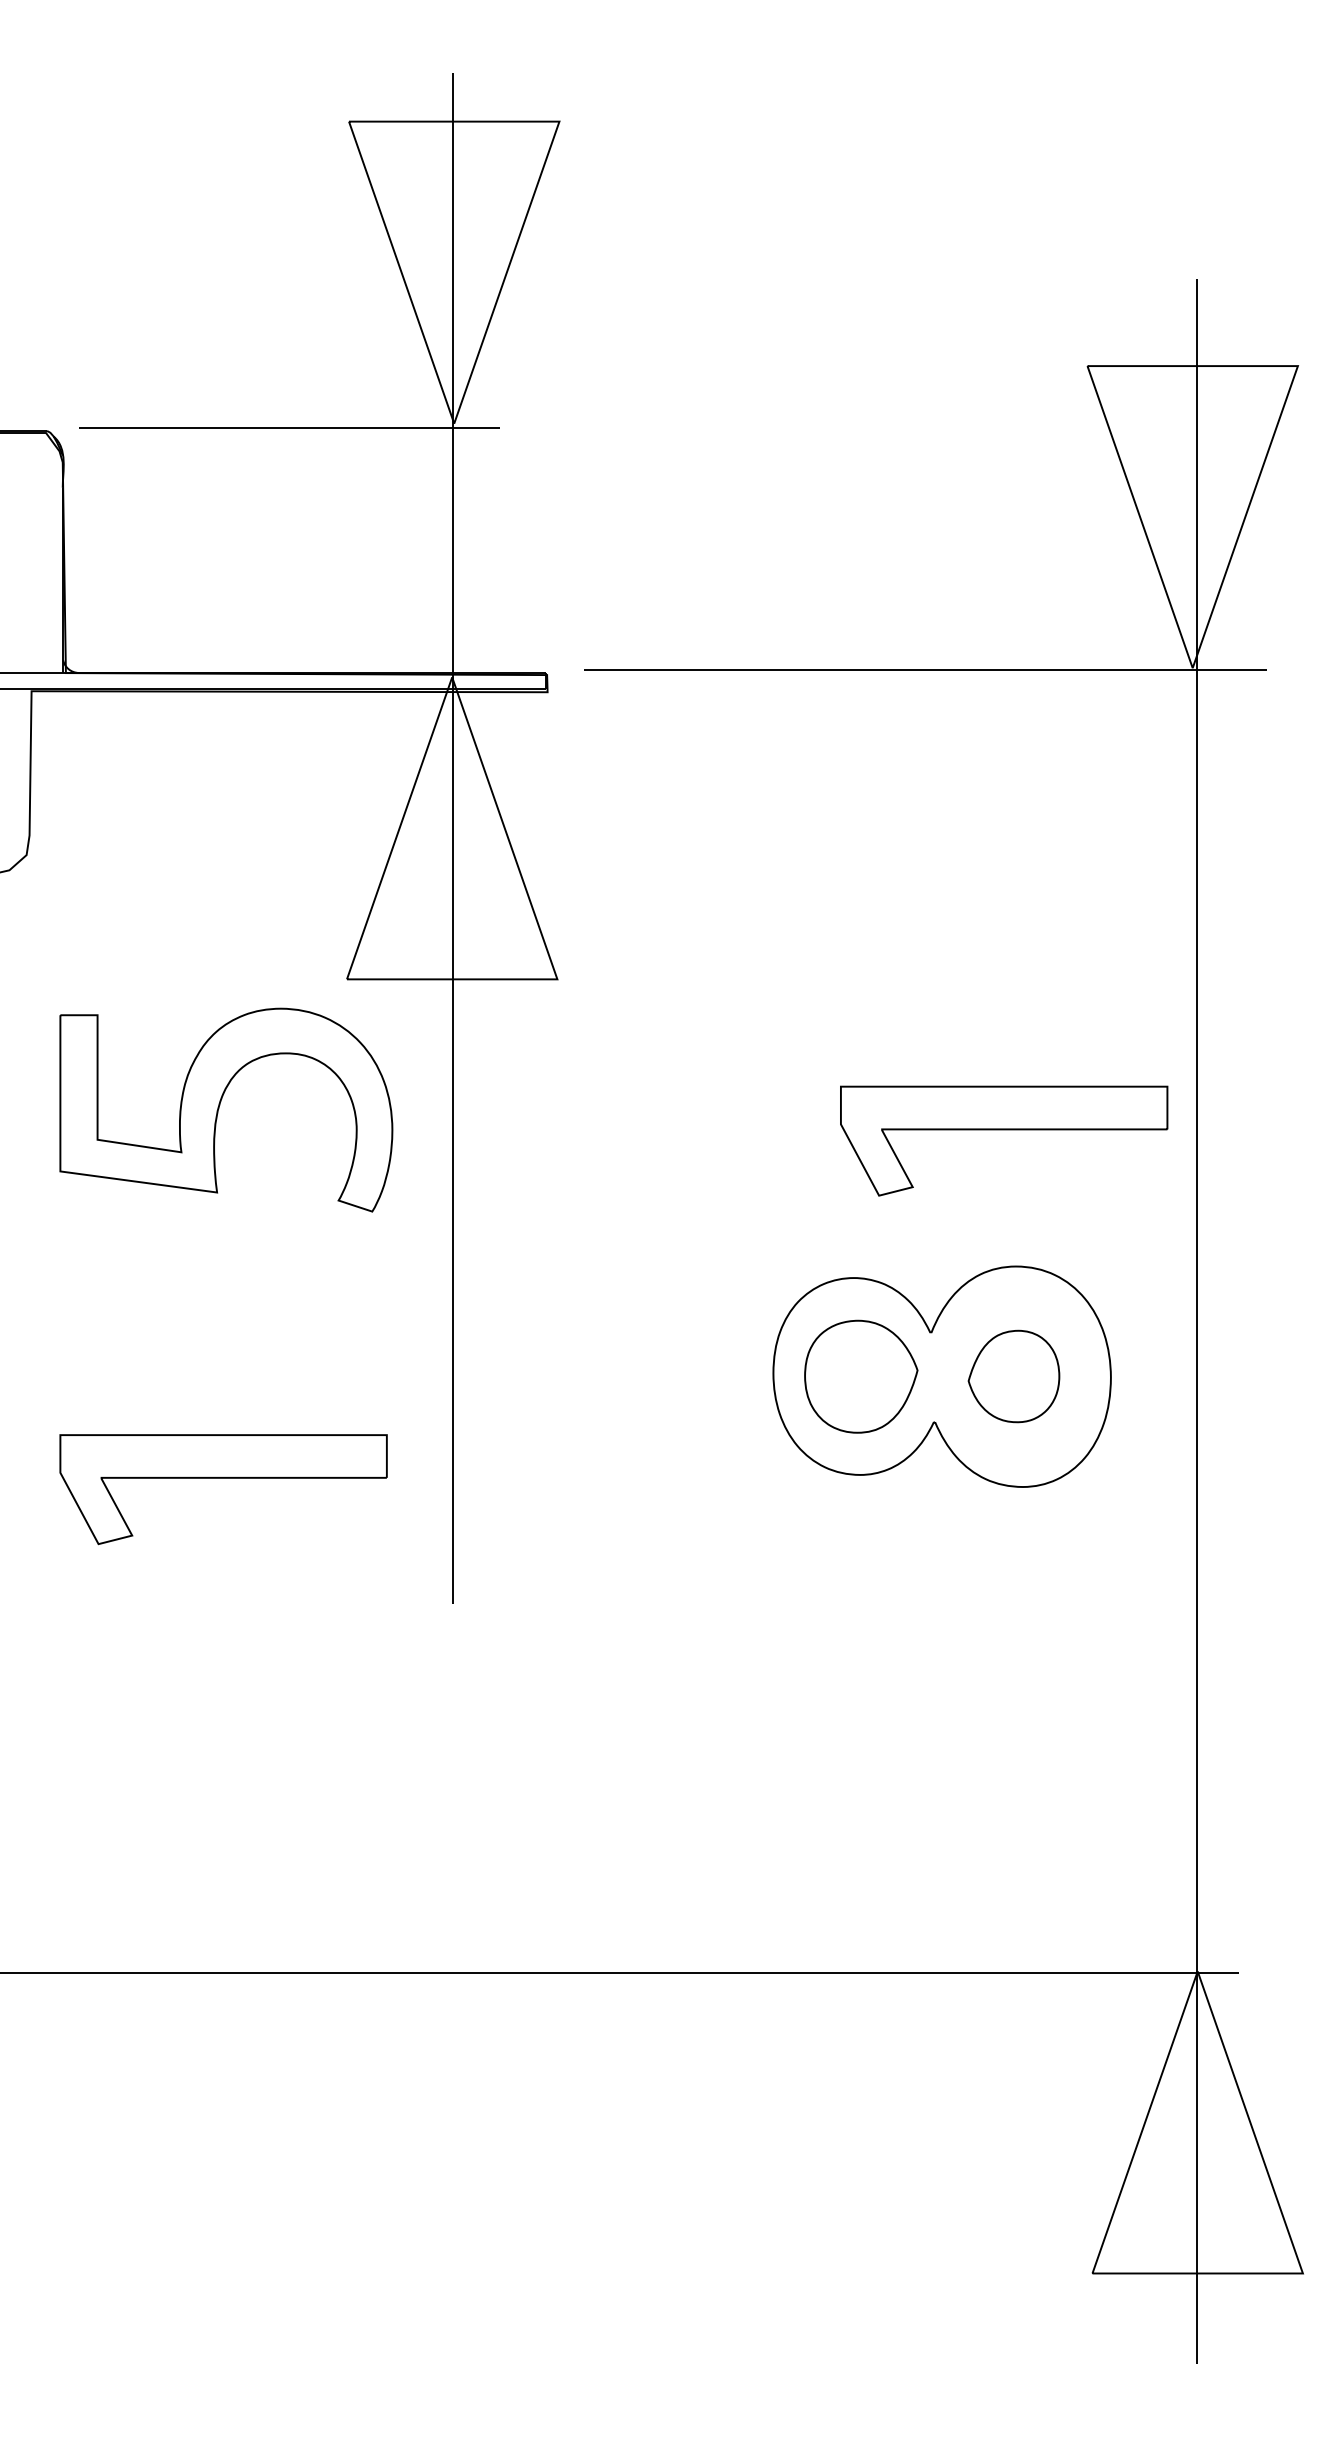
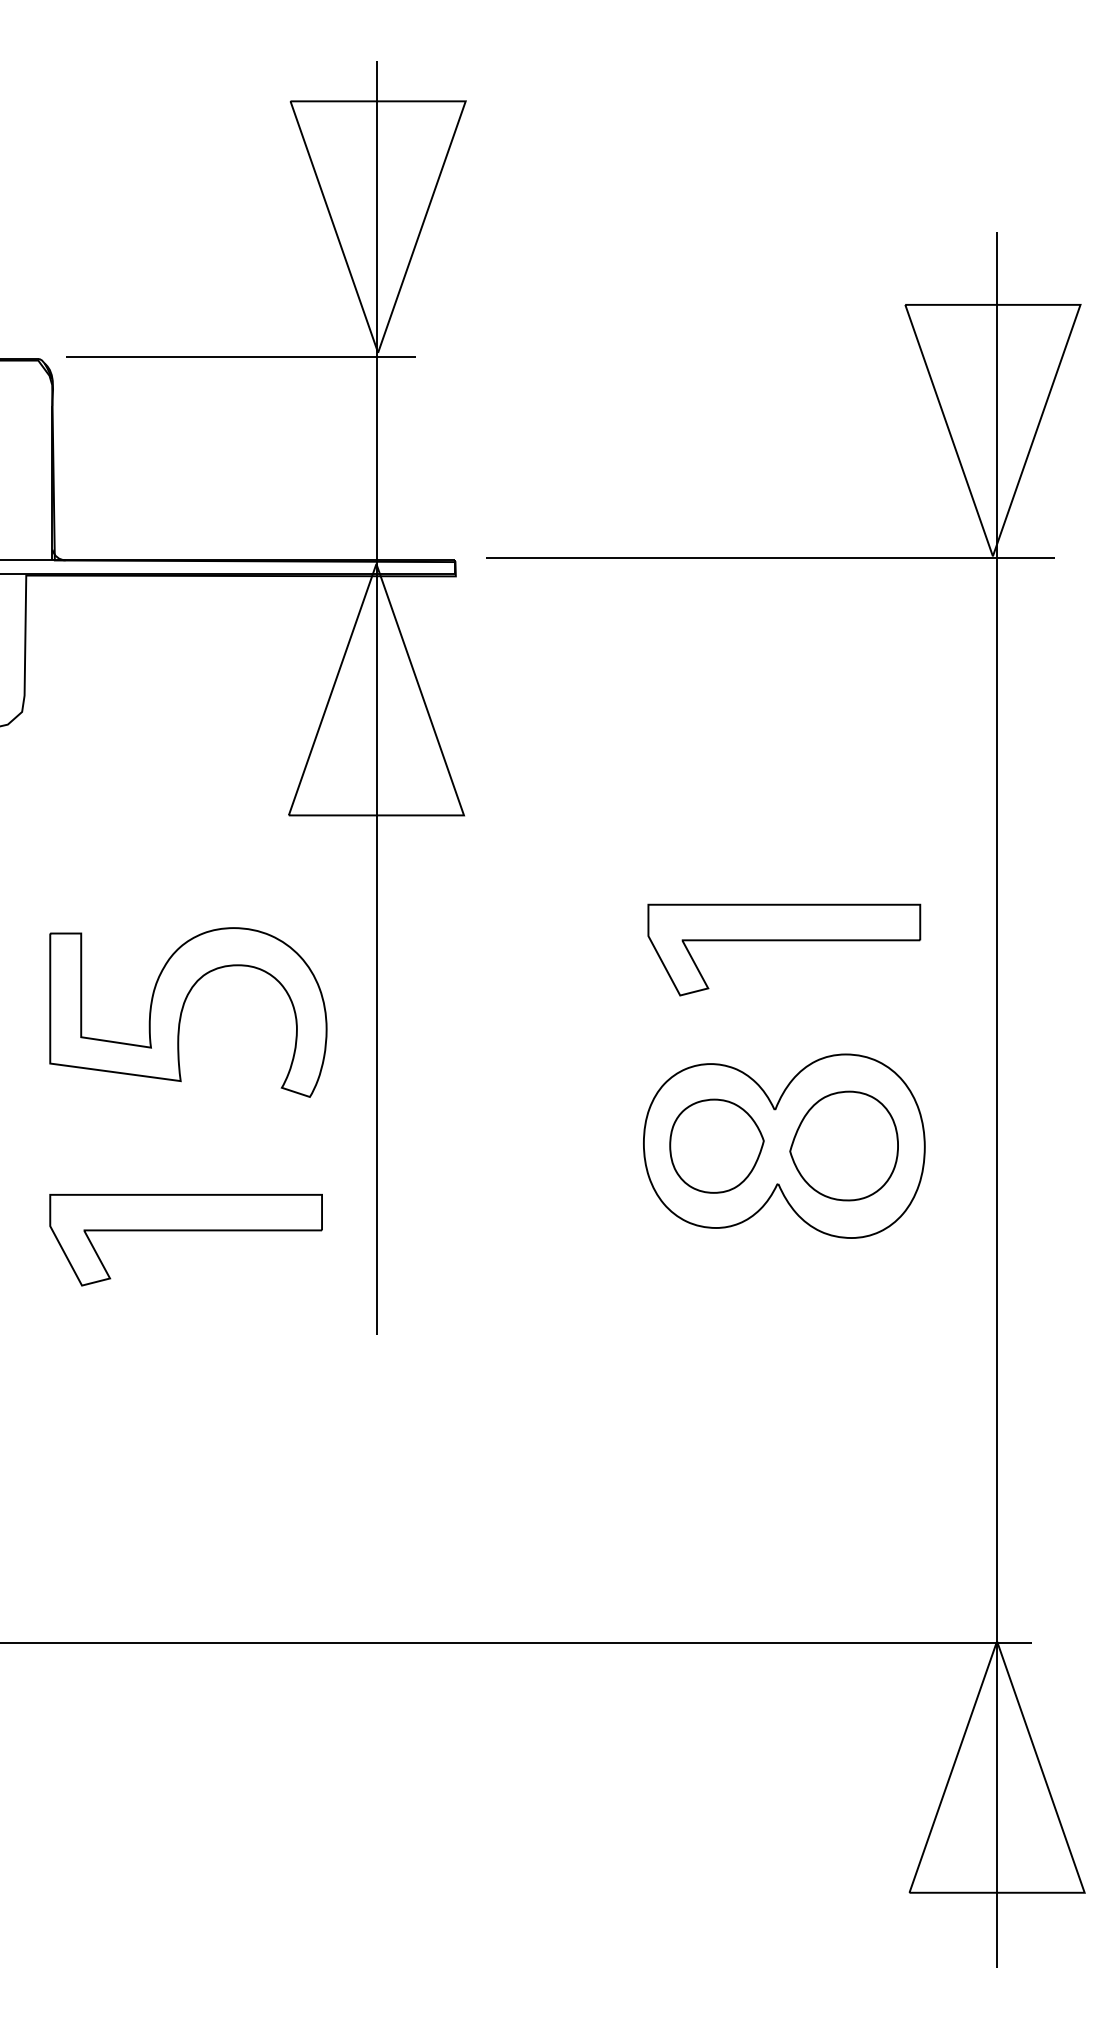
part: (219, 1108) -> (182, 1011), moved
part: (1004, 1130) -> (784, 941), moved
part: (1013, 1376) -> (843, 1146), size x1.43

